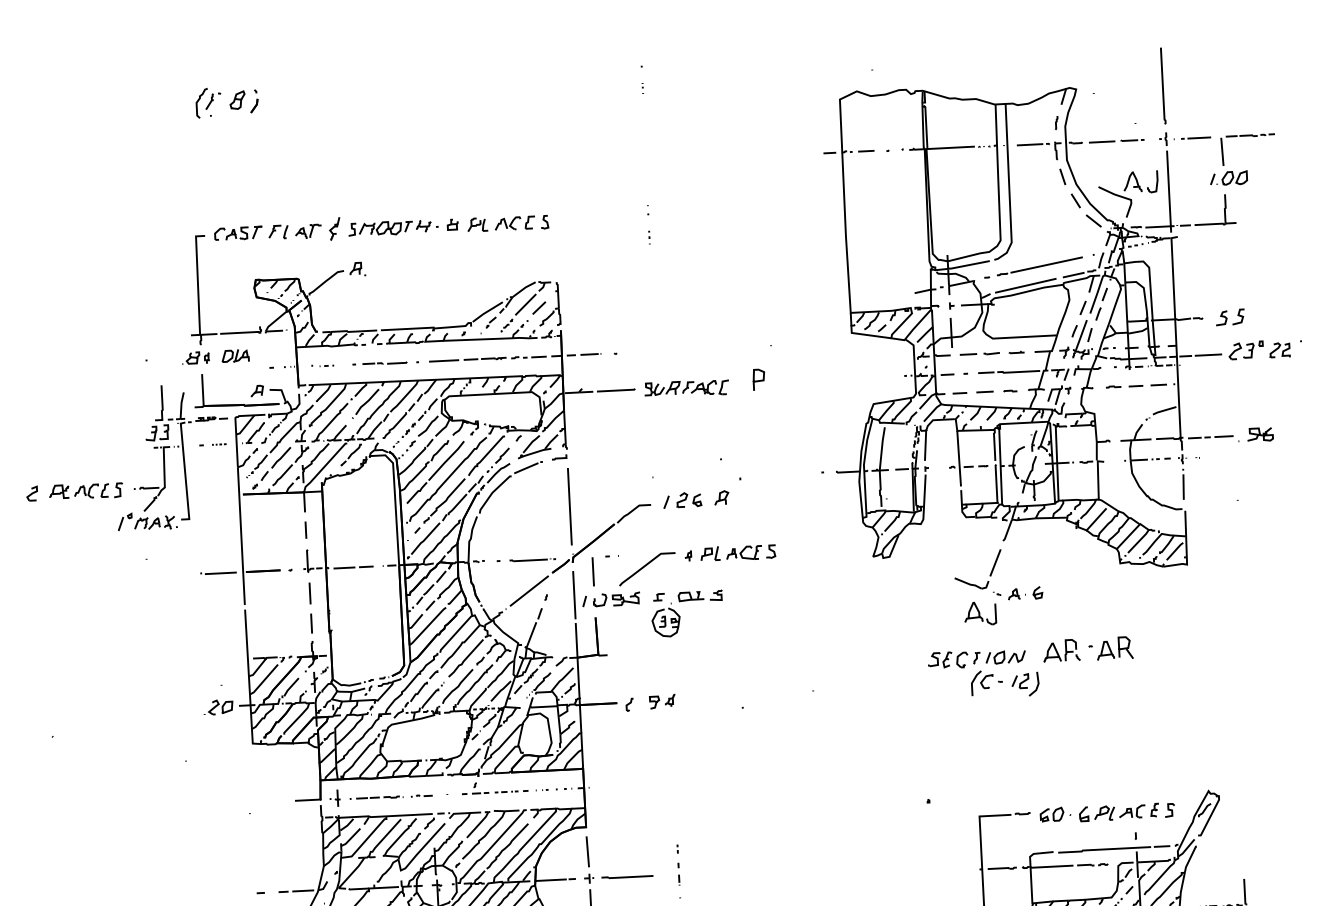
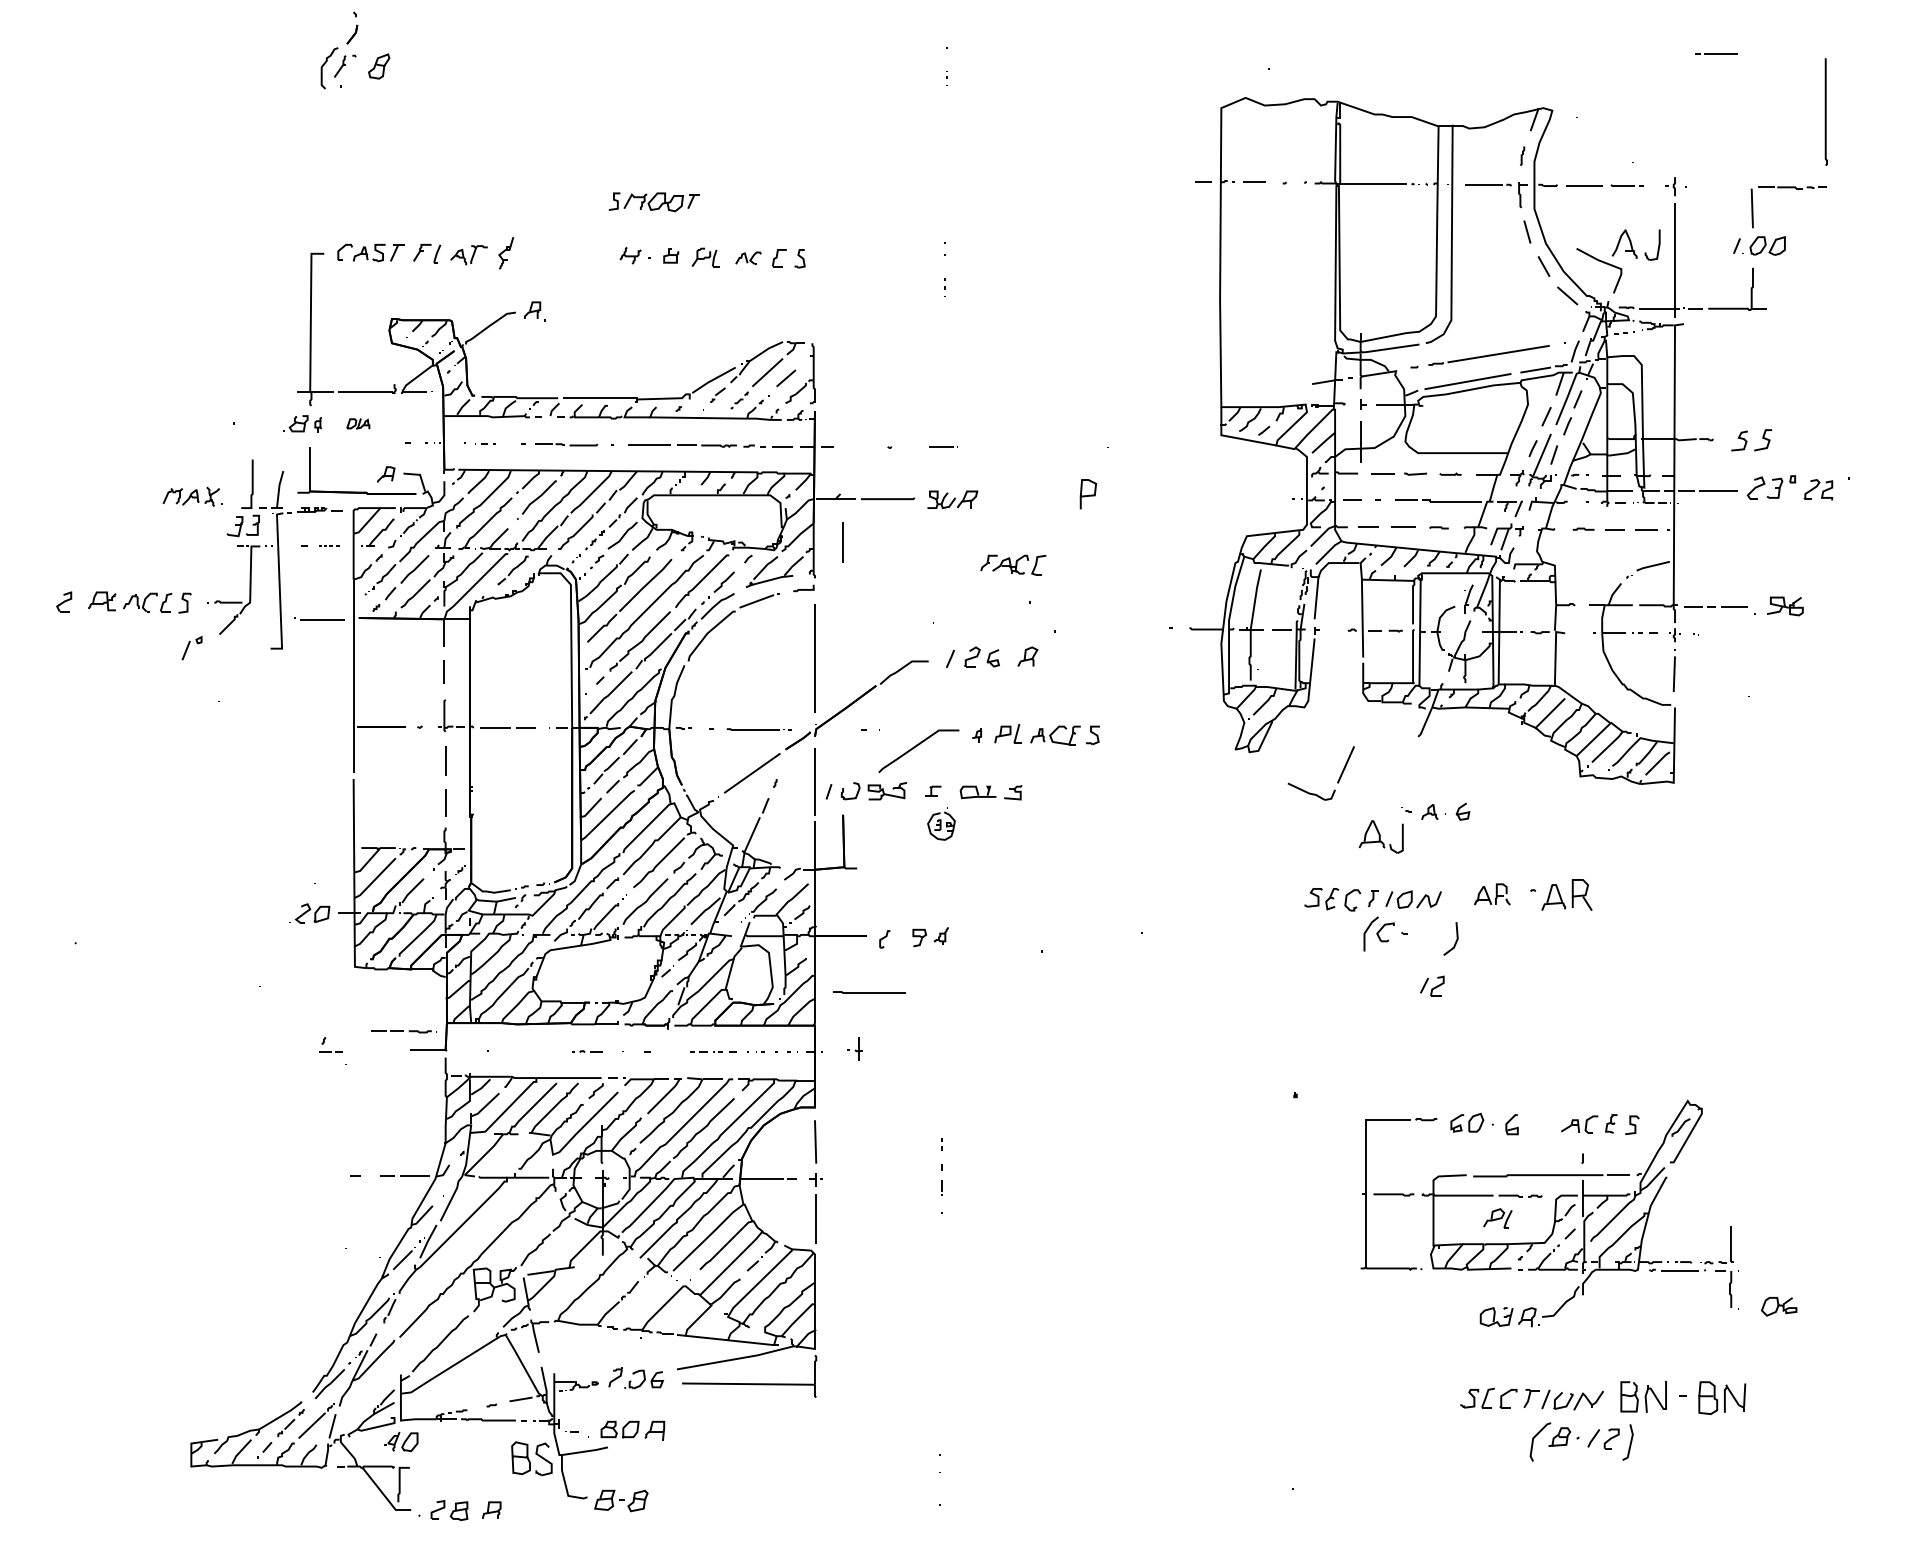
line: (1162, 85) -> (1825, 111), moved
part: (254, 100) -> (352, 27), moved
line: (1196, 137) -> (1716, 53), moved
part: (507, 223) -> (748, 258), size x0.7
part: (380, 228) -> (653, 202), moved
line: (591, 354) -> (943, 446), moved
part: (235, 355) -> (358, 423), size x0.6
part: (705, 387) -> (1013, 564), moved
part: (155, 522) -> (192, 496), moved
line: (592, 571) -> (842, 542), moved
part: (218, 572) -> (319, 618), moved
part: (990, 572) -> (1338, 778), moved
part: (666, 620) -> (941, 823), size x0.7
part: (1061, 650) -> (1492, 894), size x0.7
part: (1020, 680) -> (1432, 985), moved
part: (475, 787) -> (324, 1043), moved
part: (334, 797) -> (854, 1048), moved
part: (379, 797) -> (403, 1031), moved
part: (1104, 813) -> (1497, 1218), moved
line: (626, 876) -> (868, 992), moved

